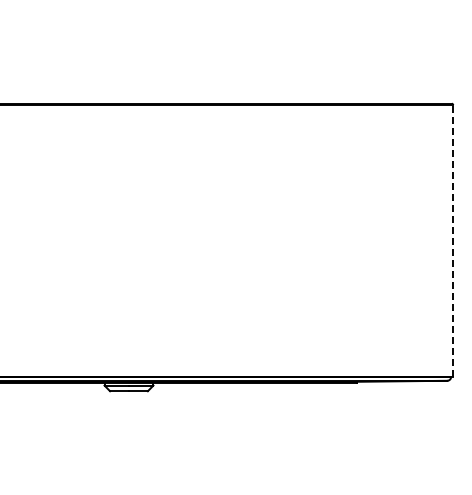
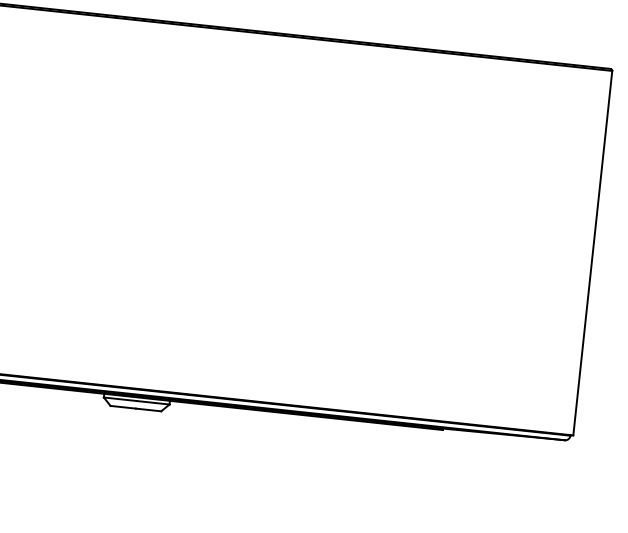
line: (453, 240) -> (593, 252), dashed -> solid

